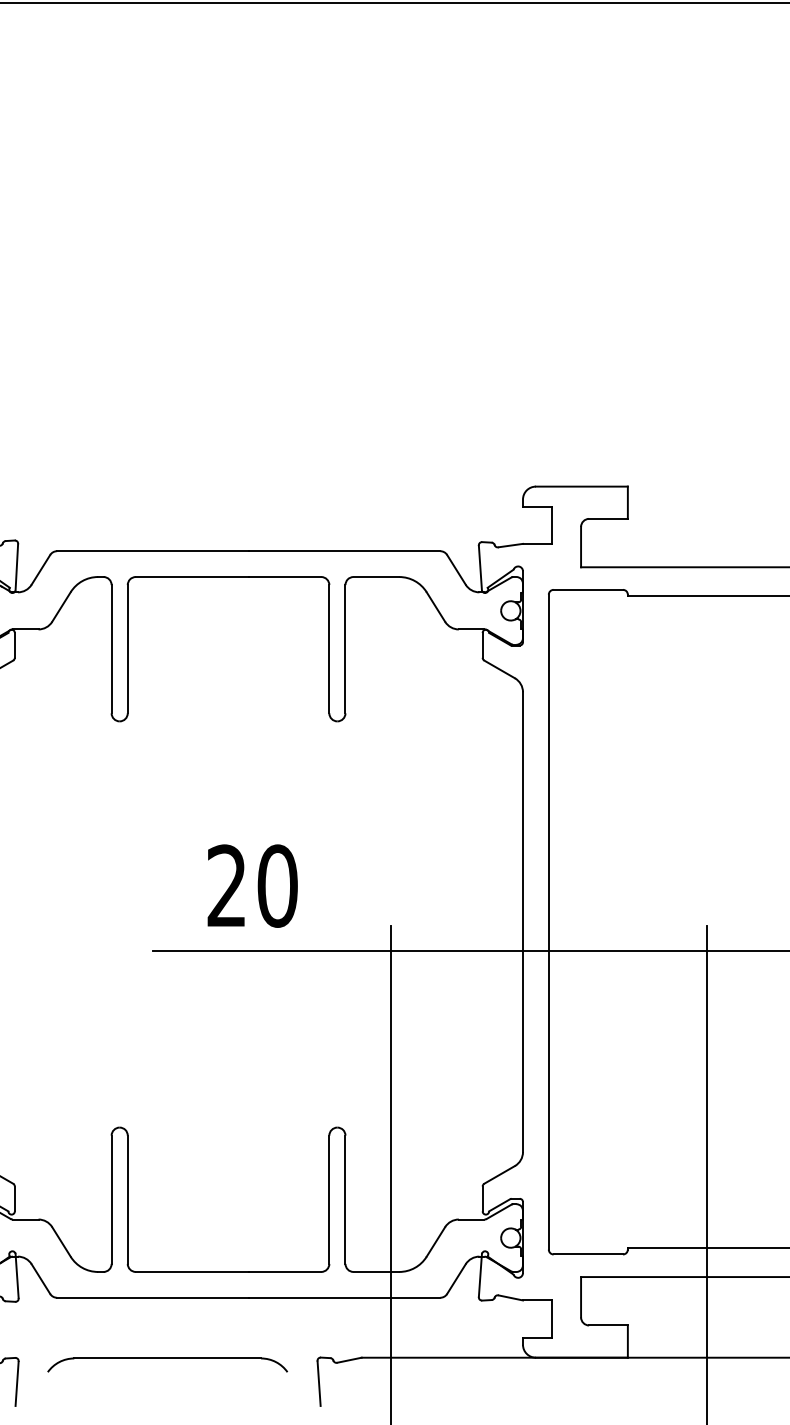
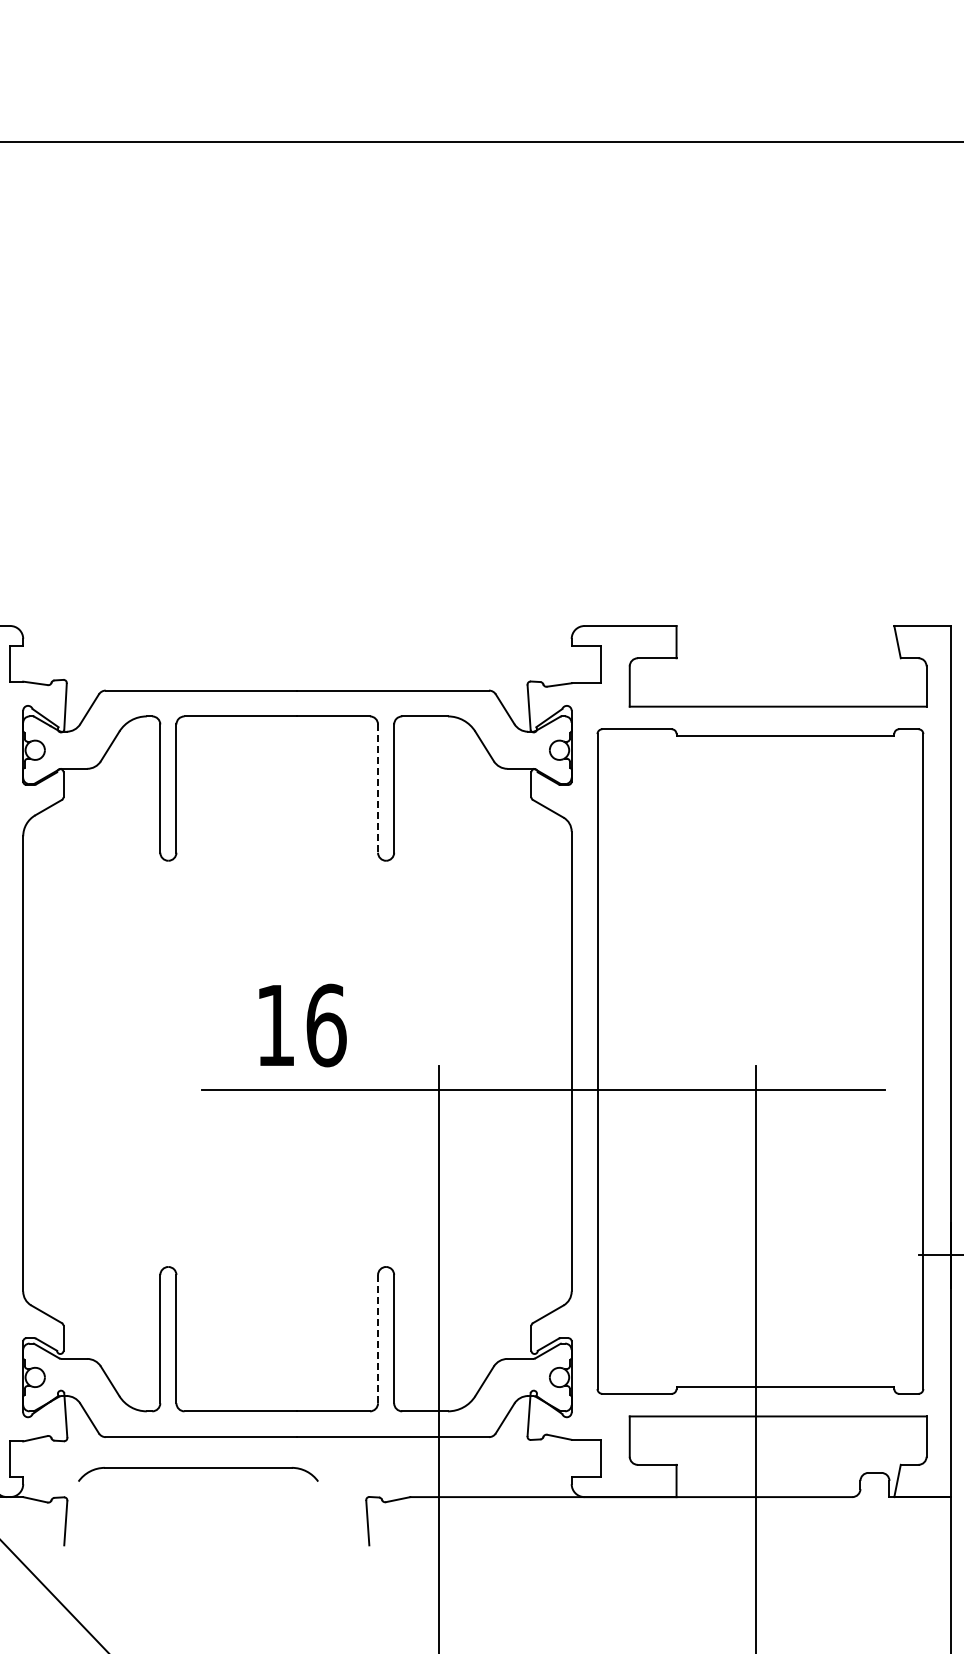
line: (329, 650) -> (378, 789), solid -> dashed
text: (252, 886) -> (301, 1025), 20 -> 16
line: (329, 1199) -> (378, 1338), solid -> dashed
part: (167, 1365) -> (198, 1474), moved

